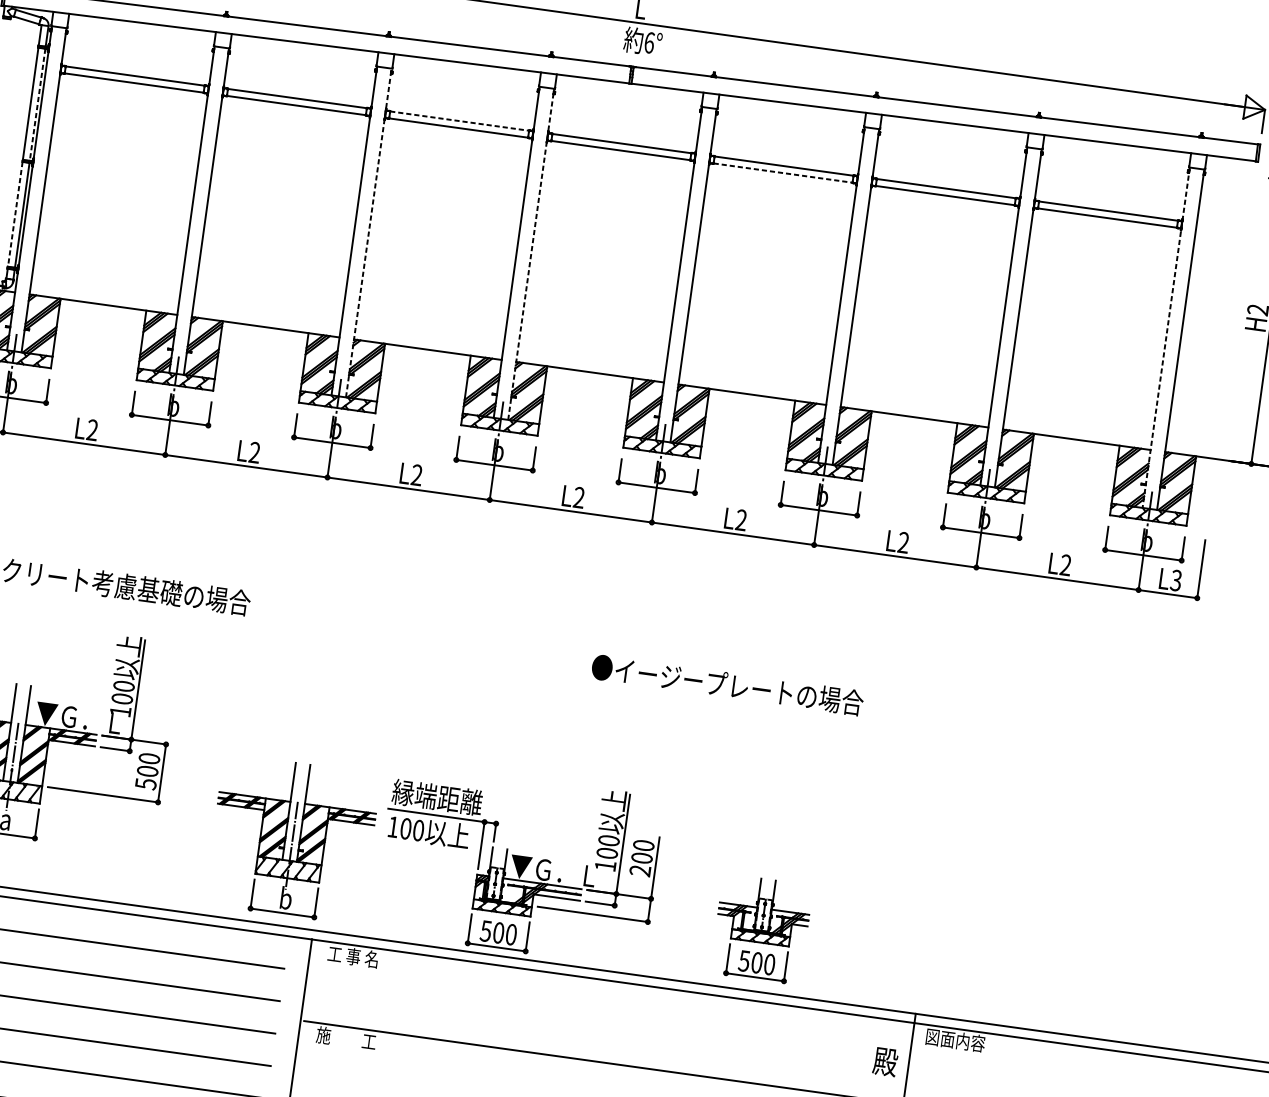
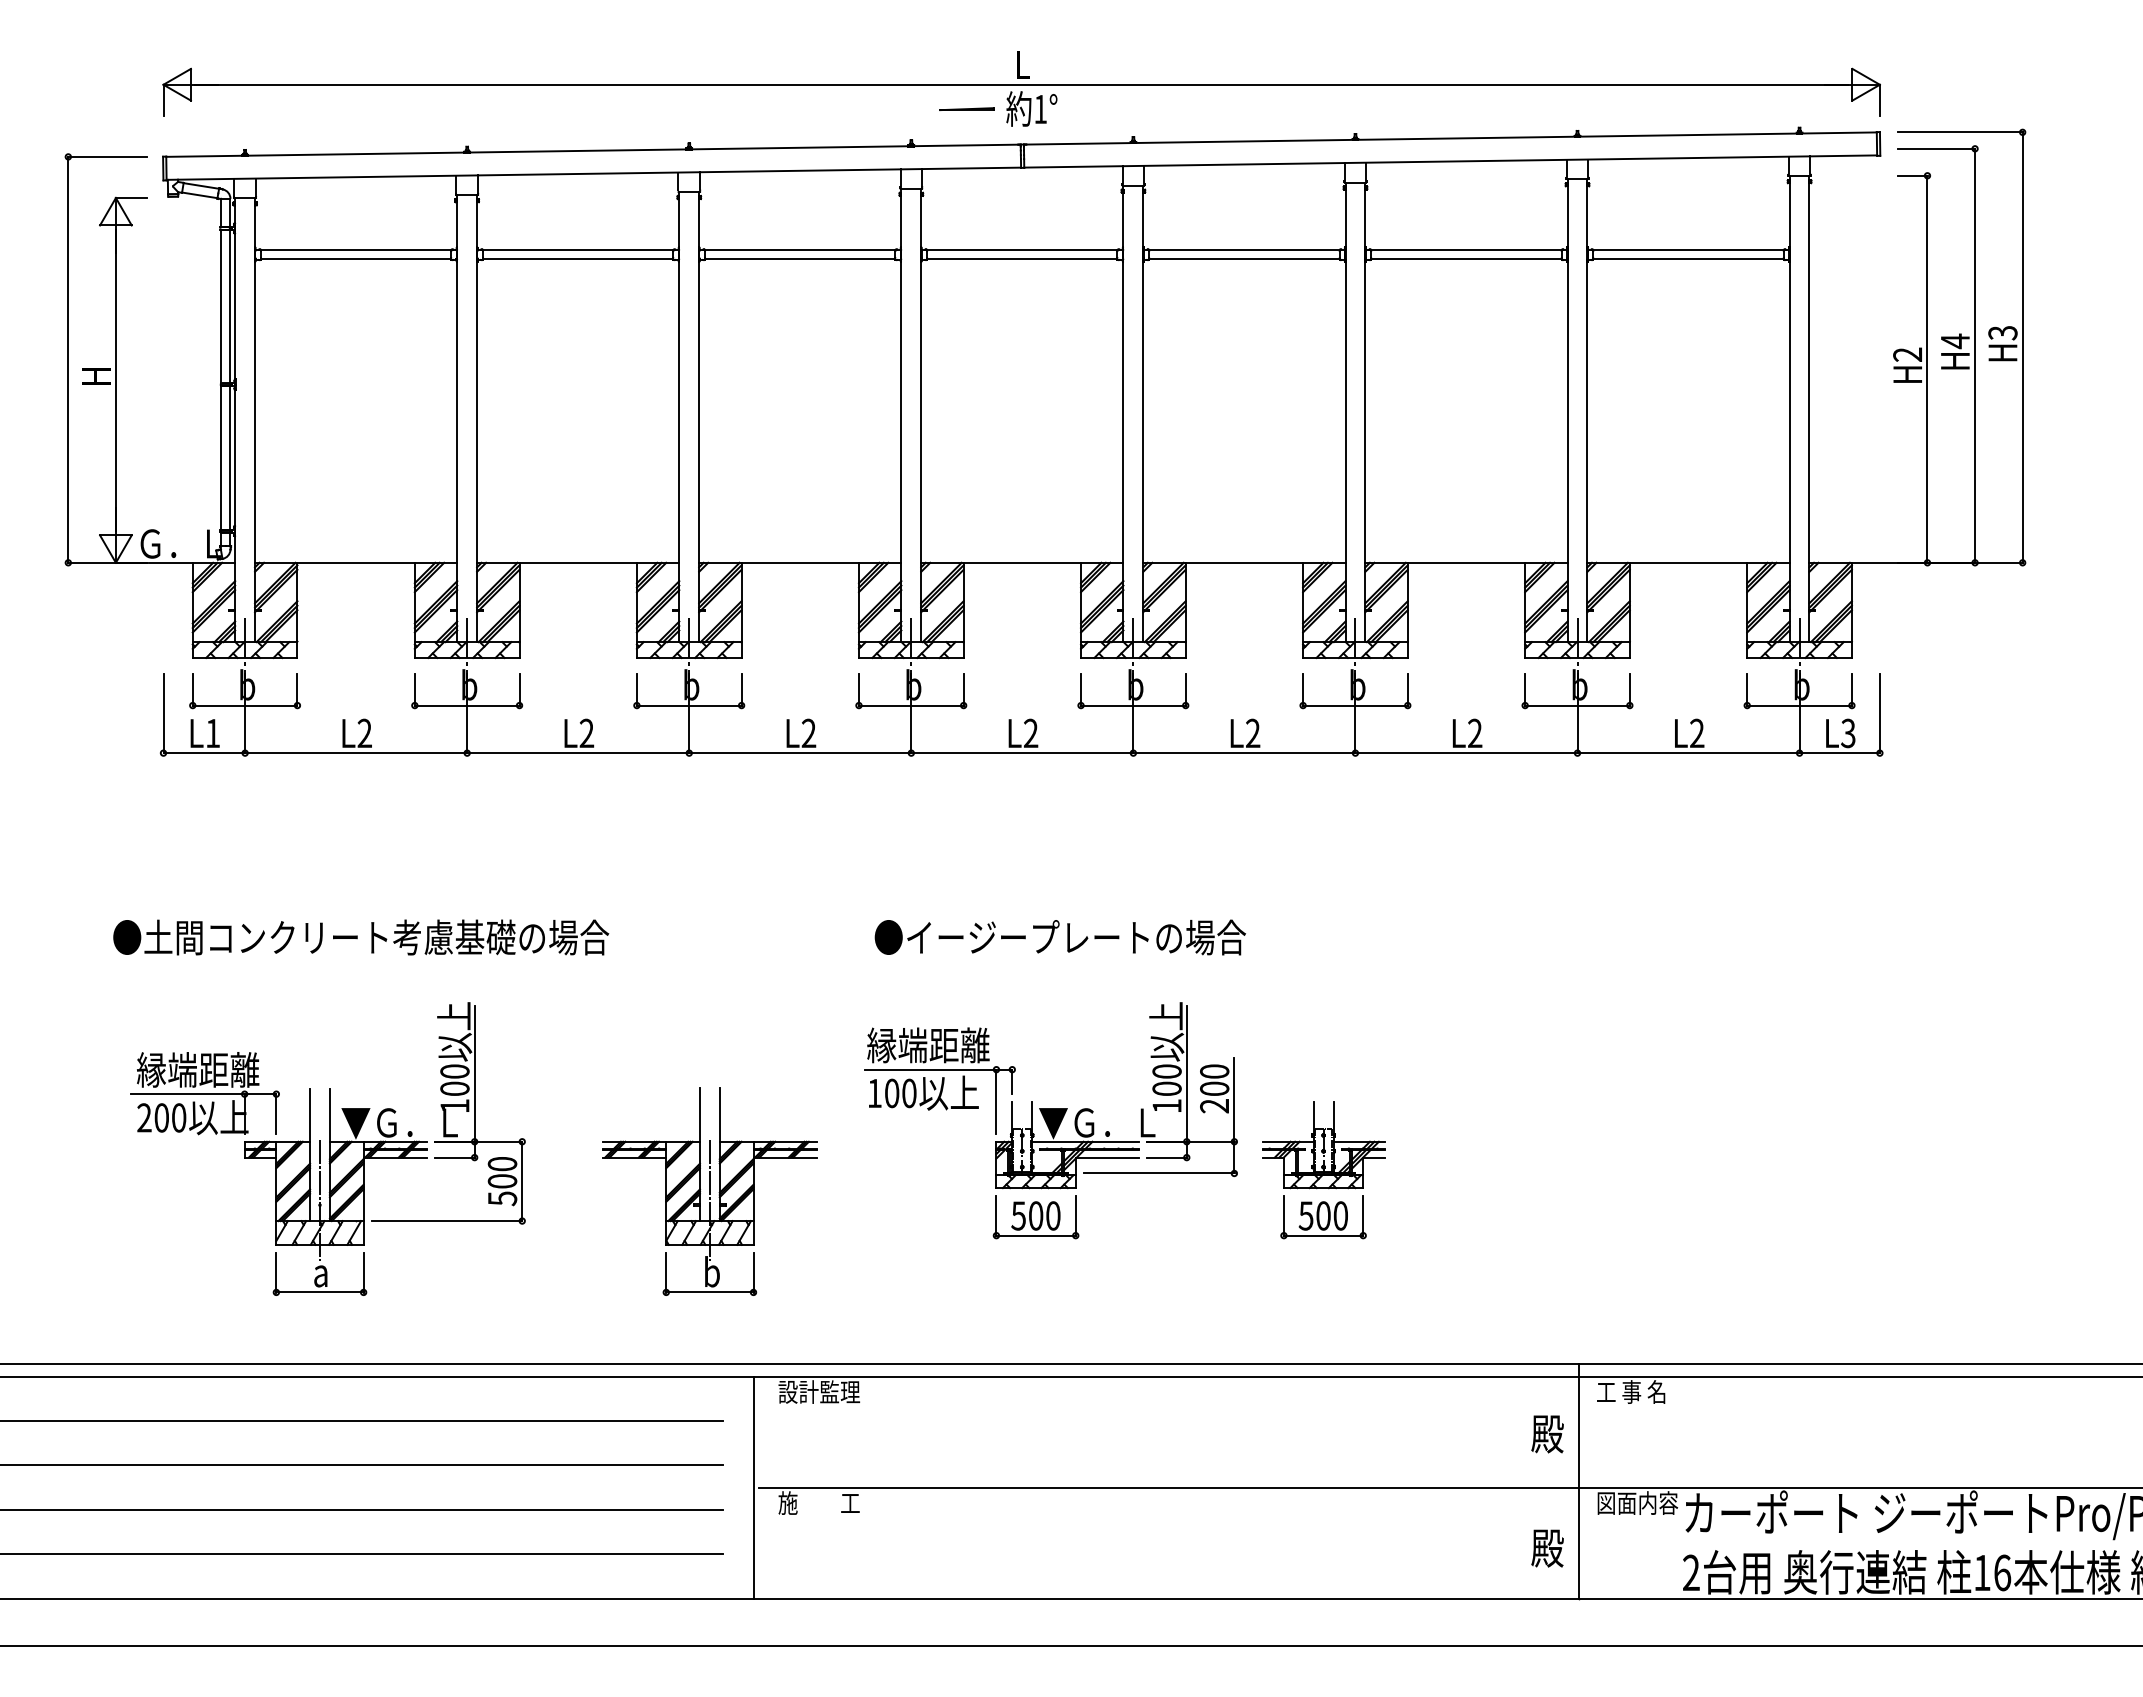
line: (595, 34) -> (966, 108), added
text: (649, 42) -> (1040, 109), 6° -> 1°
line: (37, 104) -> (230, 306), dashed -> solid
line: (459, 120) -> (800, 249), dashed -> solid
line: (783, 173) -> (1244, 259), dashed -> solid
line: (15, 214) -> (220, 457), dashed -> solid
line: (369, 232) -> (699, 416), dashed -> solid
line: (531, 254) -> (921, 415), dashed -> solid
line: (1166, 337) -> (1789, 409), dashed -> solid
text: (727, 685) -> (1059, 937), moved
part: (292, 839) -> (709, 1191), moved
part: (518, 864) -> (1050, 1120), moved
part: (761, 929) -> (1323, 1170), moved
text: (357, 957) -> (819, 1391), 工 事 名 -> 設計監理
text: (955, 1039) -> (1637, 1391), 図面内容 -> 工 事 名

